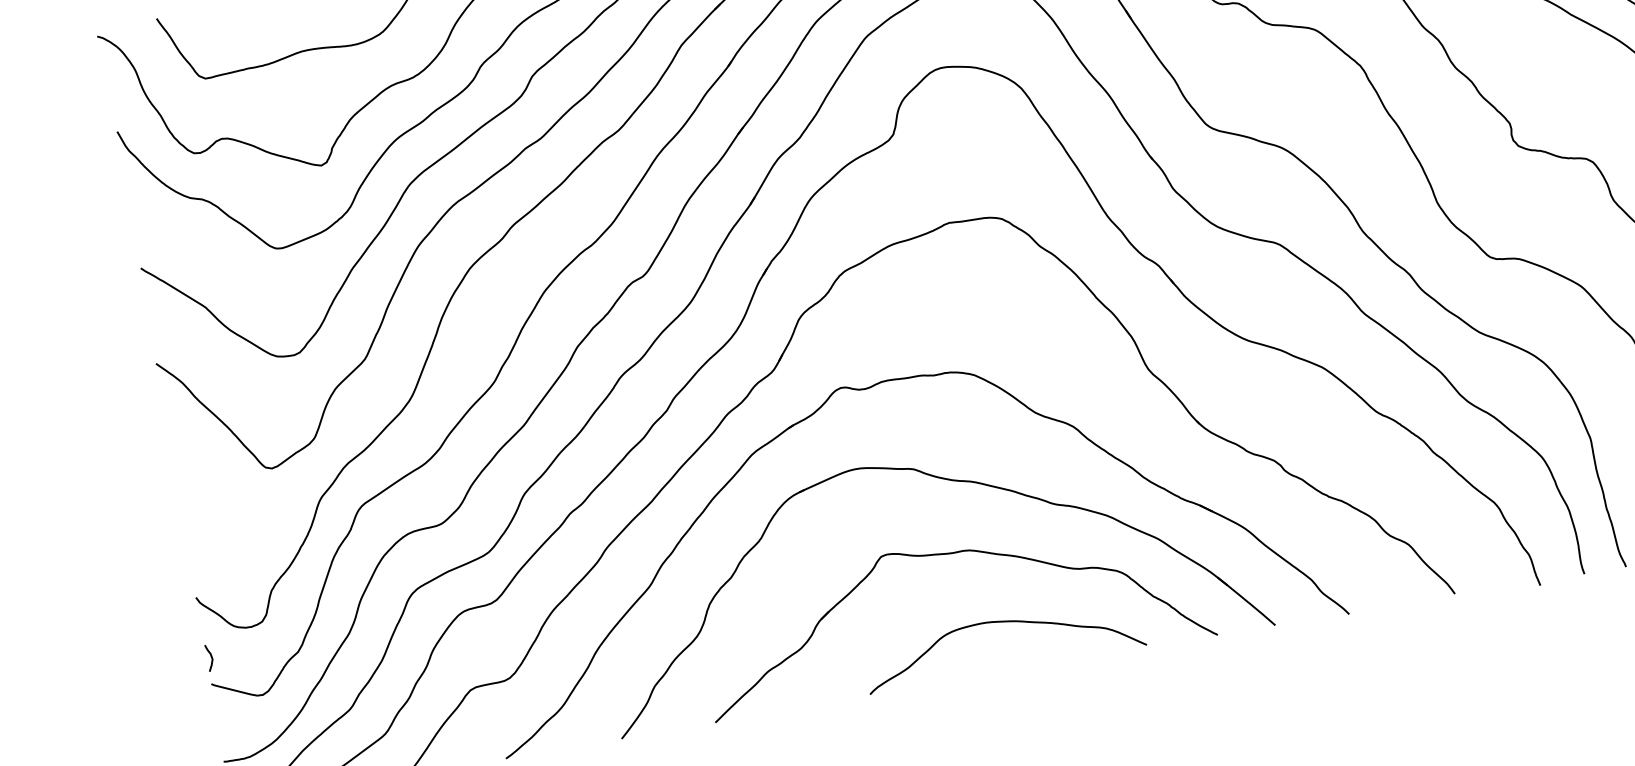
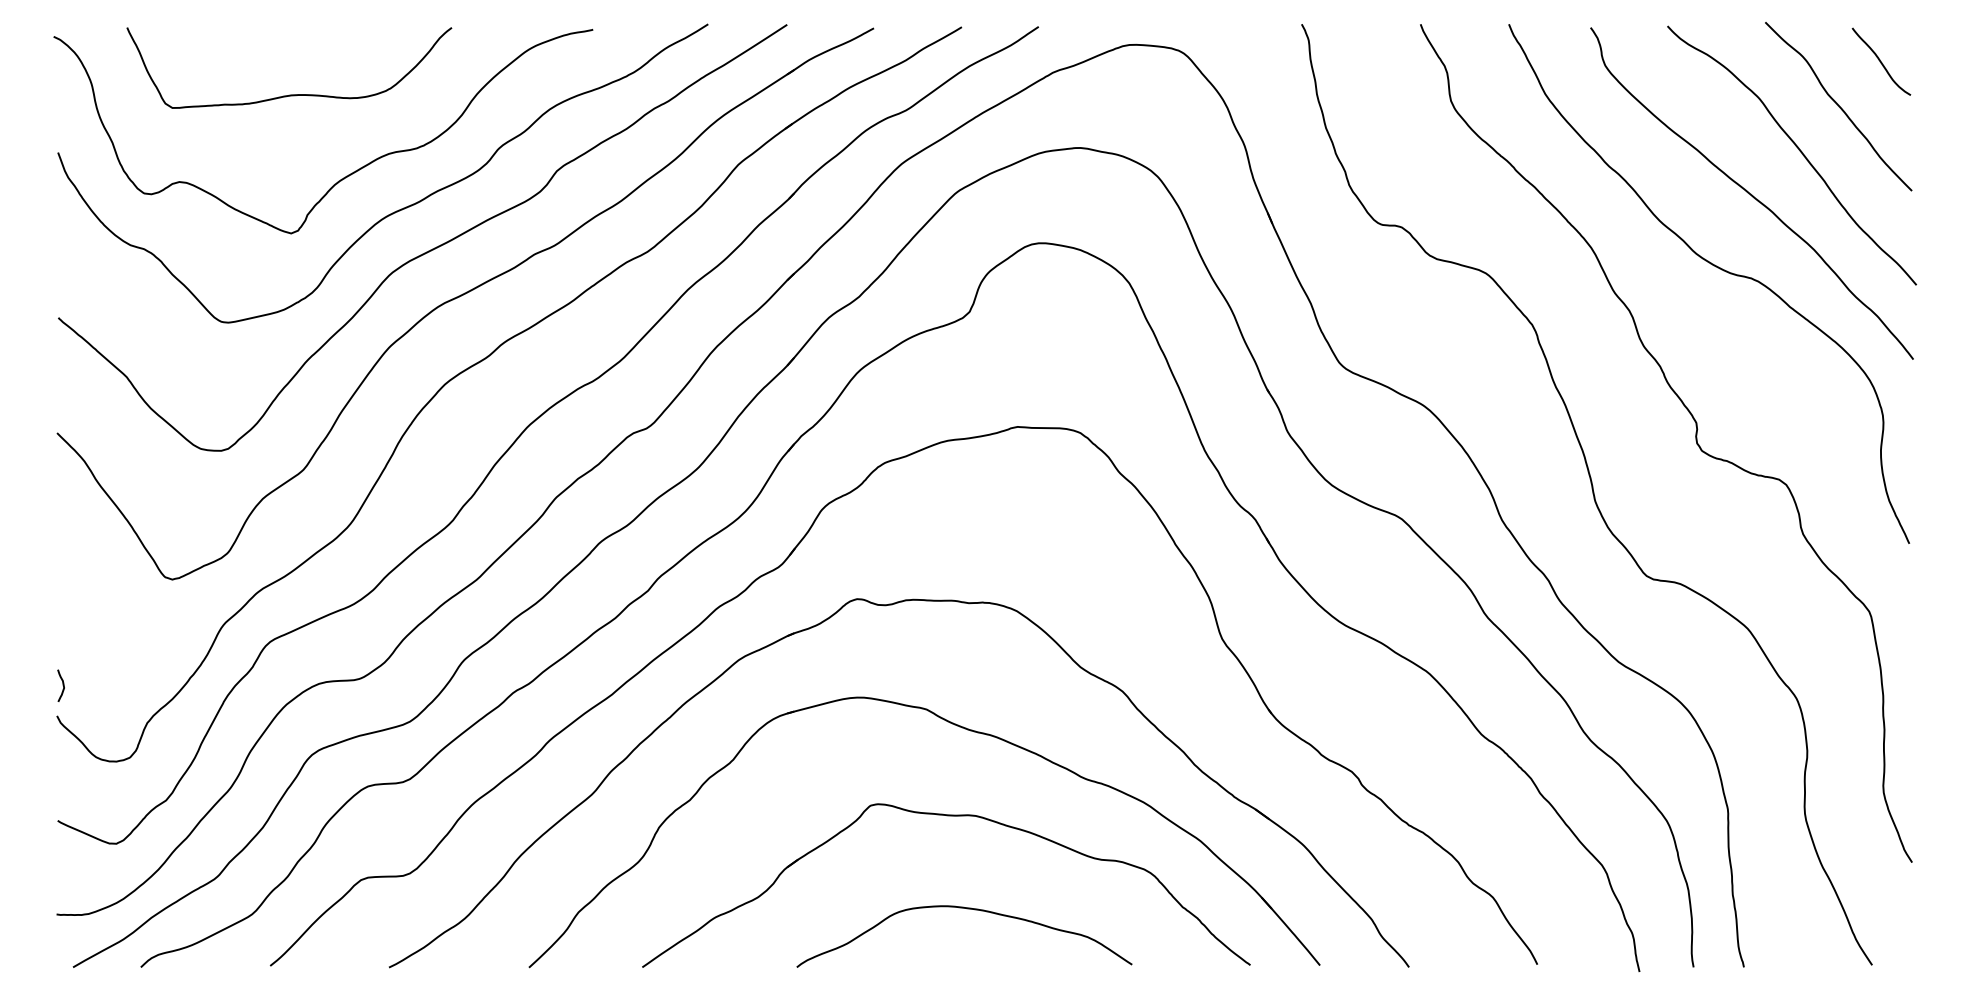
curve: (1003, 622) -> (967, 909), moved
curve: (210, 657) -> (62, 685), moved

